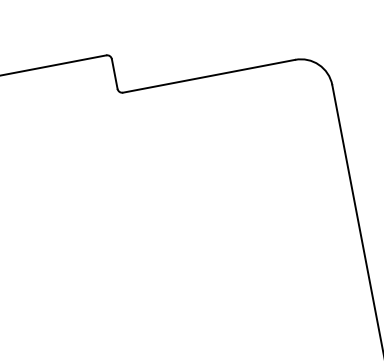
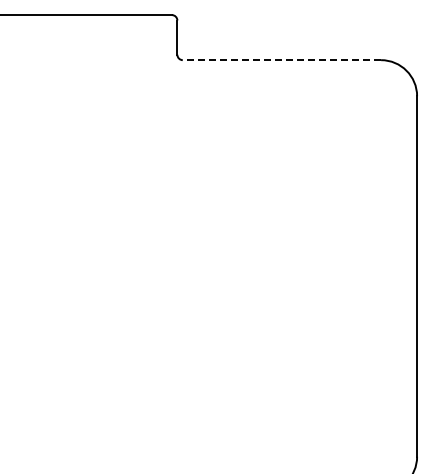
line: (208, 76) -> (281, 60), solid -> dashed

